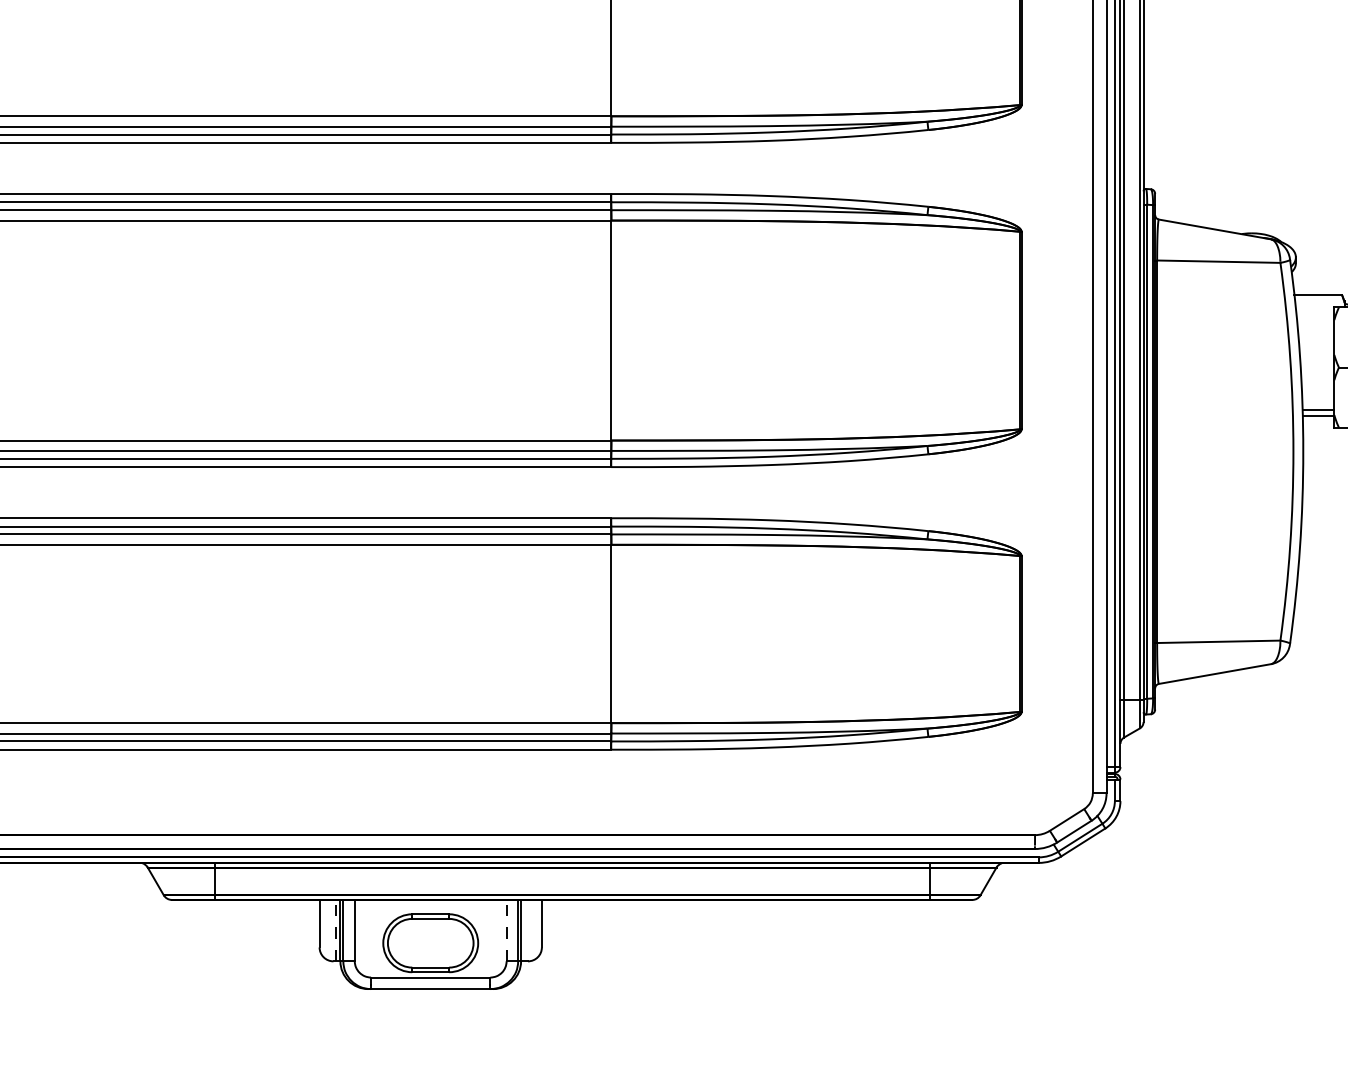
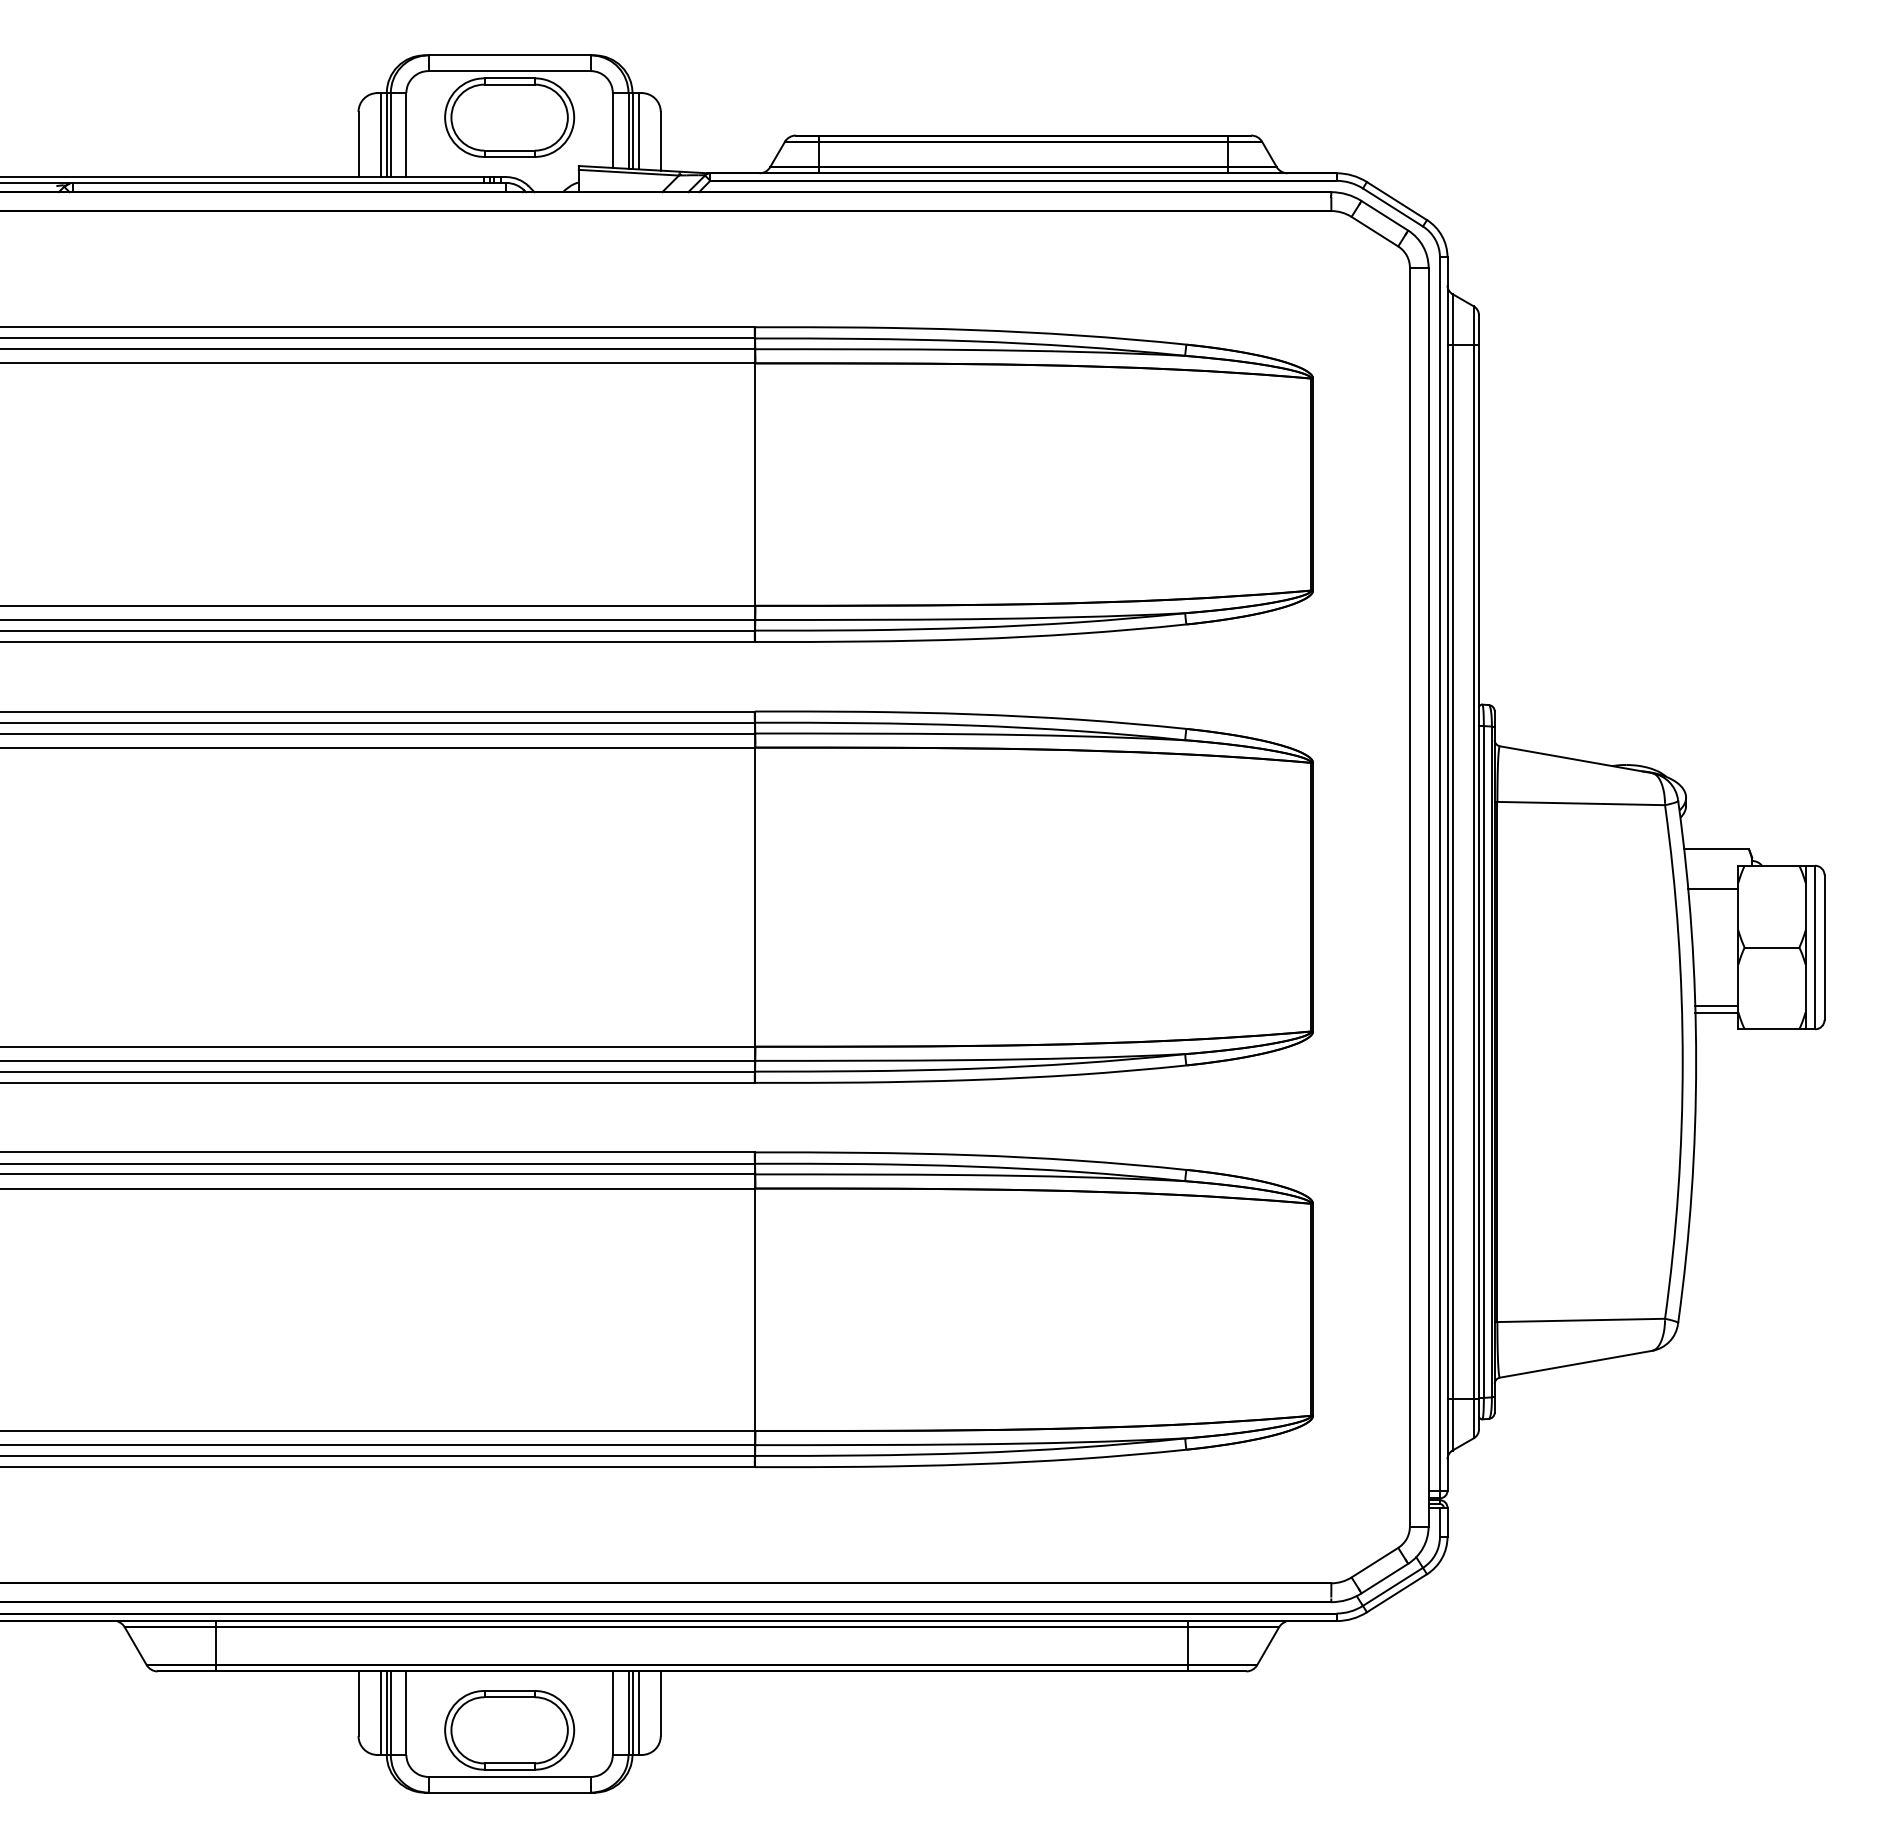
line: (1316, 324) -> (1713, 889), added
line: (335, 930) -> (380, 1713), dashed -> solid
line: (506, 930) -> (612, 1713), dashed -> solid
line: (525, 930) -> (638, 1712), added

